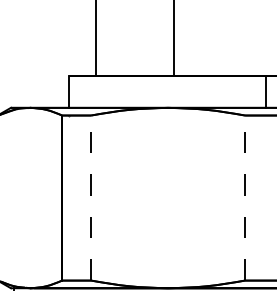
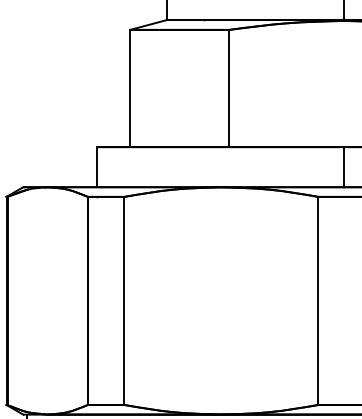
line: (91, 197) -> (124, 300), dashed -> solid
line: (245, 197) -> (318, 300), dashed -> solid

